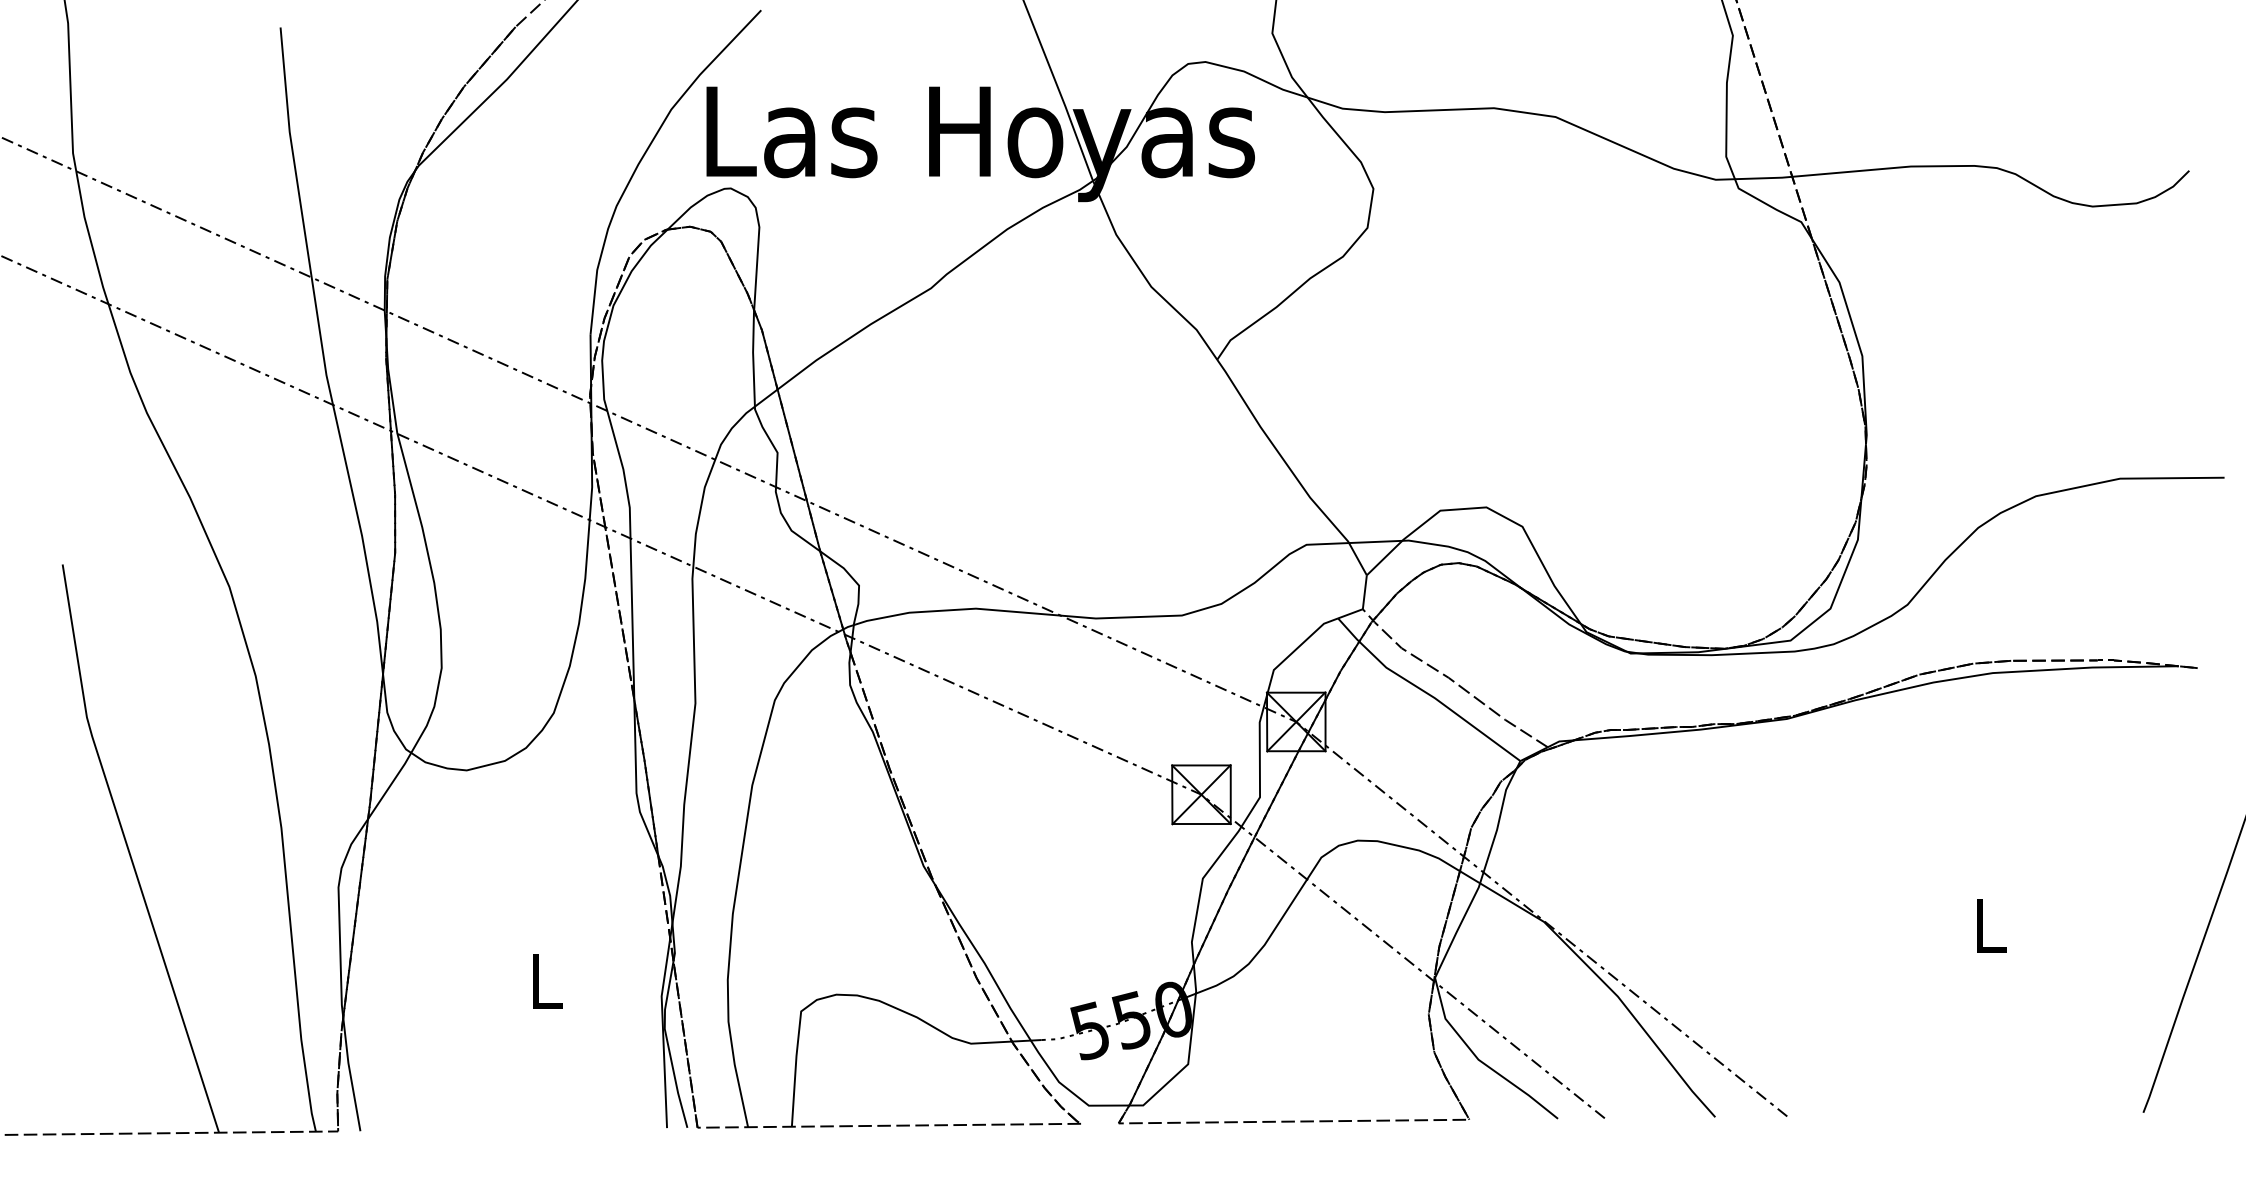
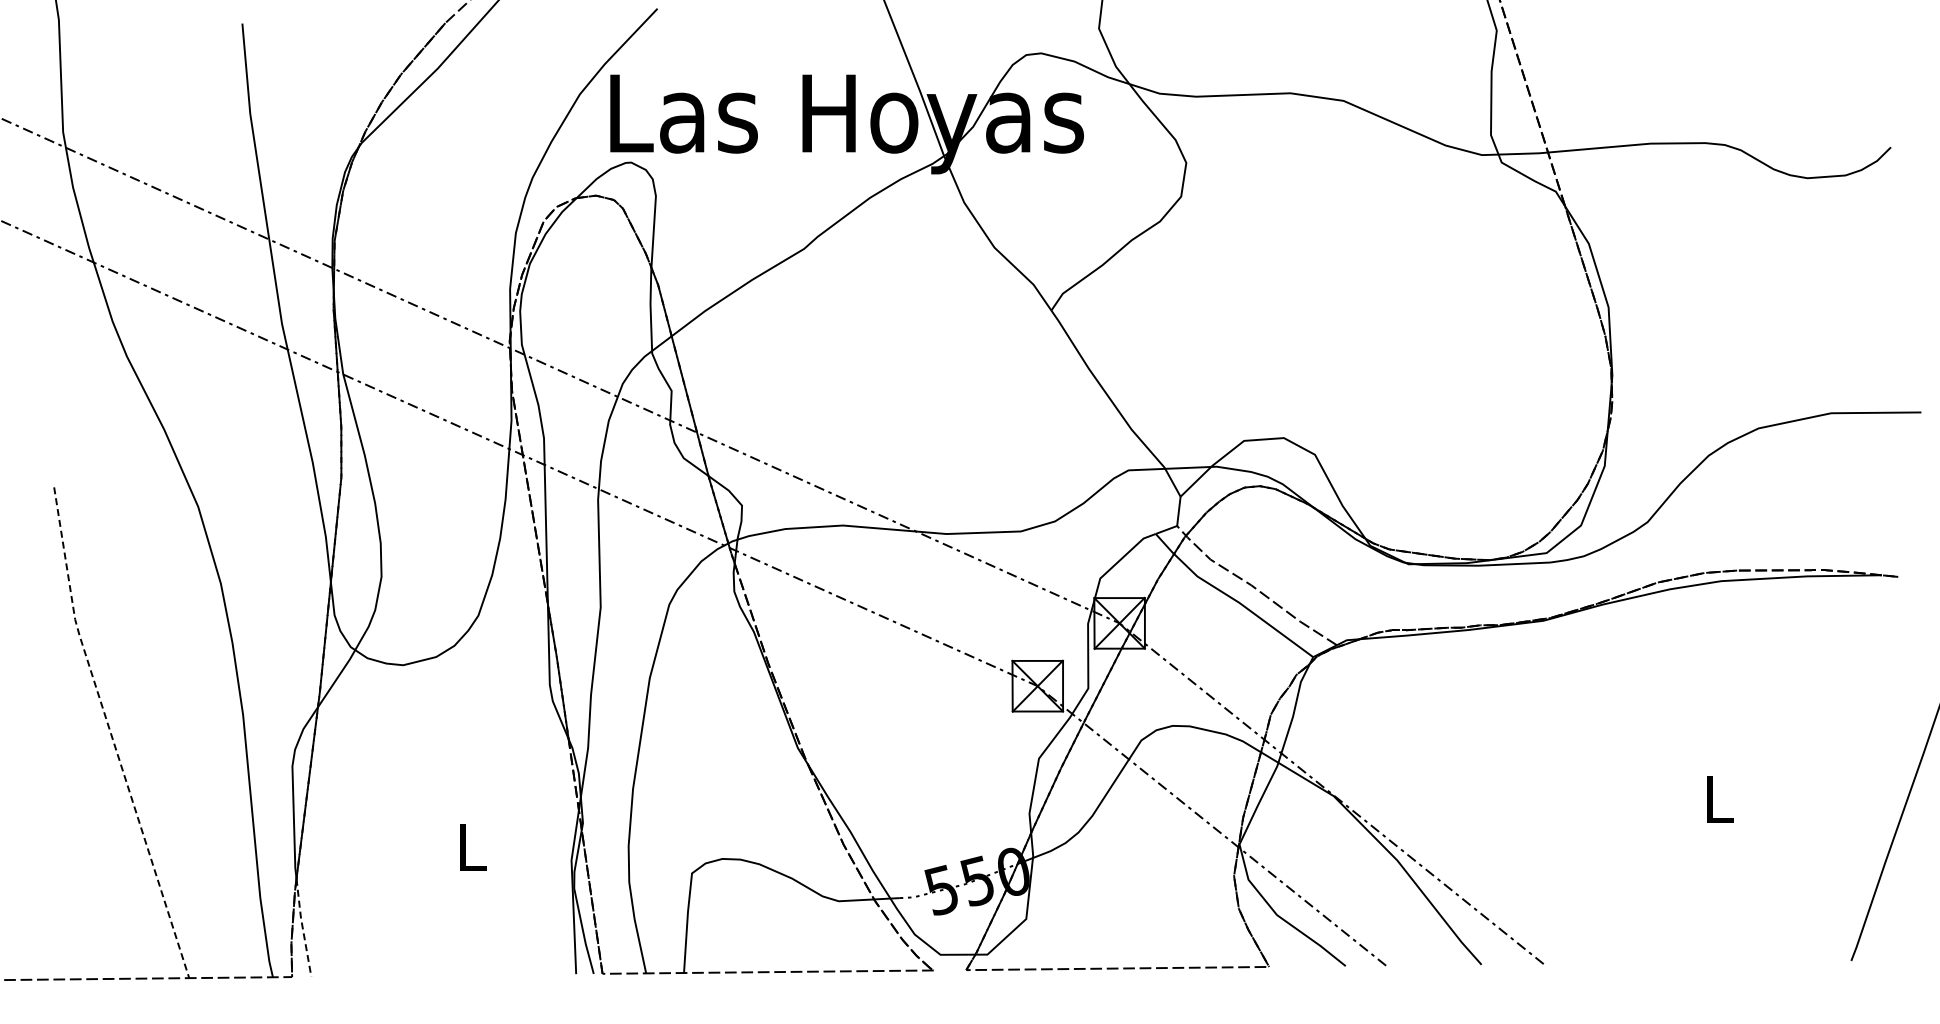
line: (129, 850) -> (111, 734), solid -> dashed
line: (350, 1074) -> (302, 927), solid -> dashed

